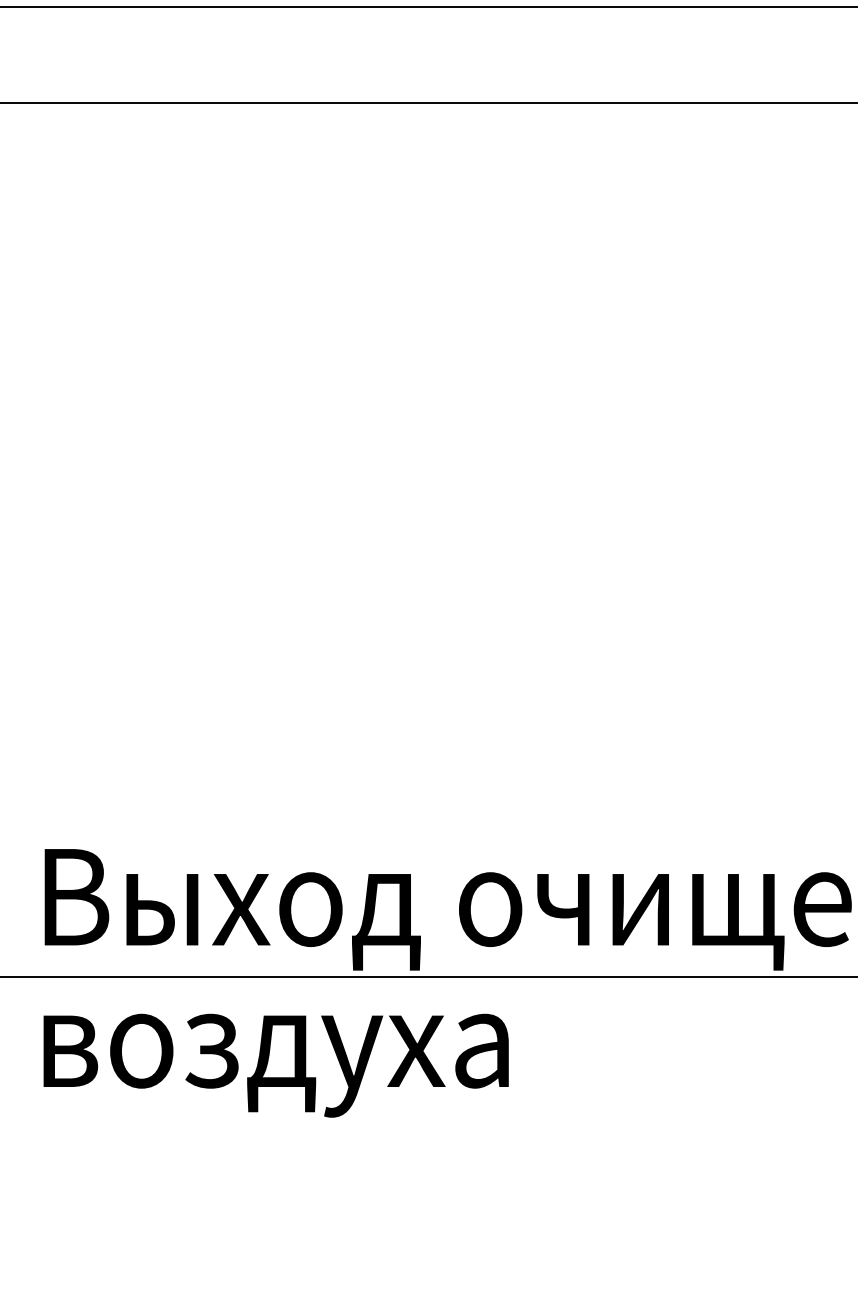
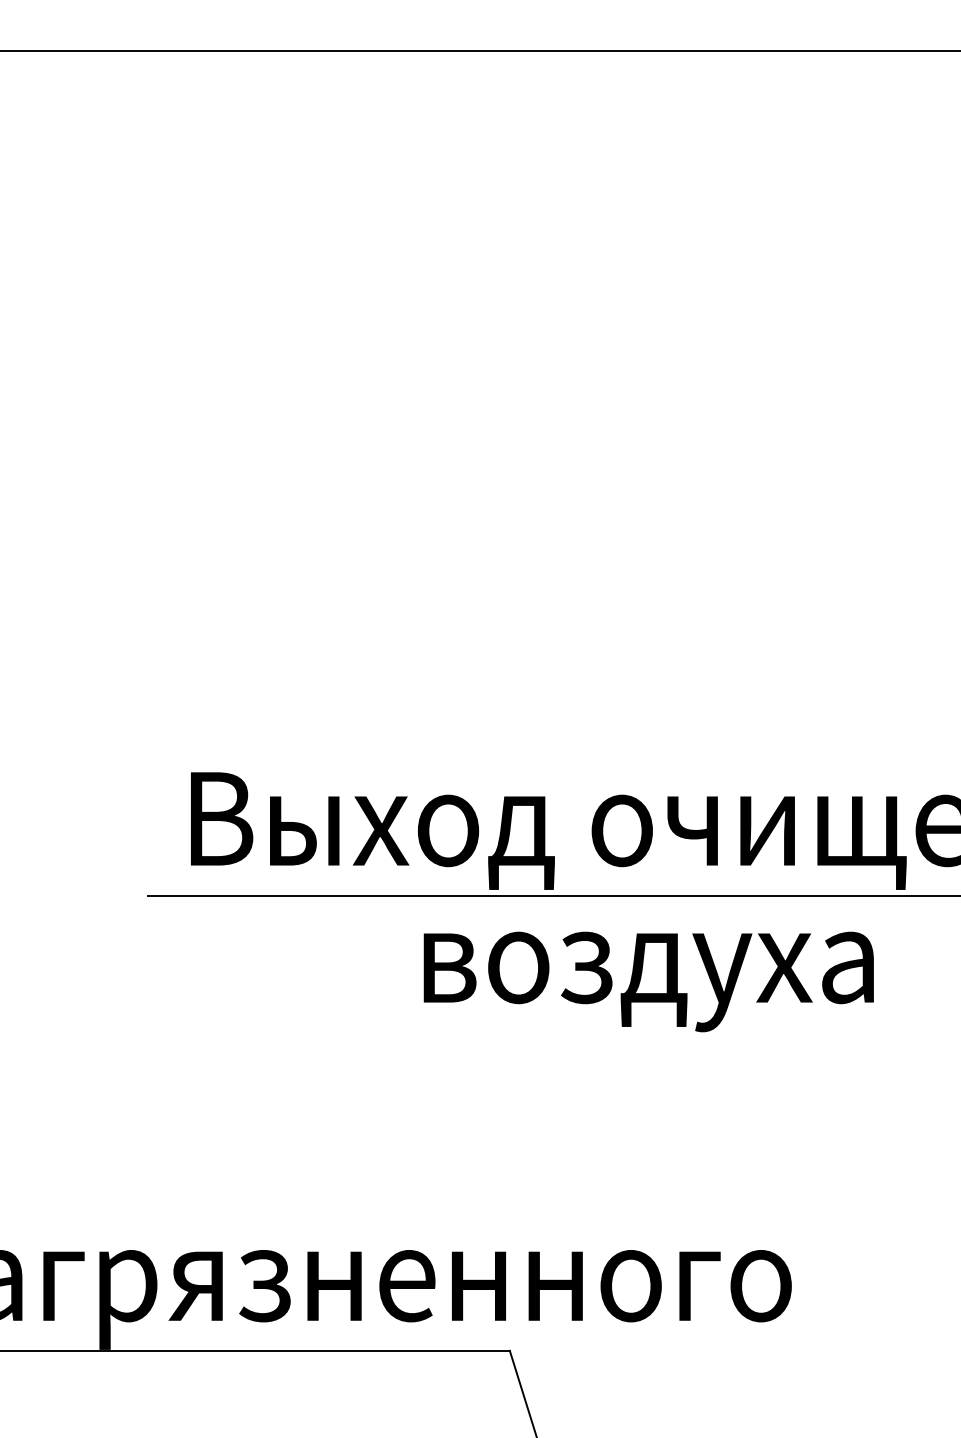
text: (275, 1065) -> (648, 981), moved

